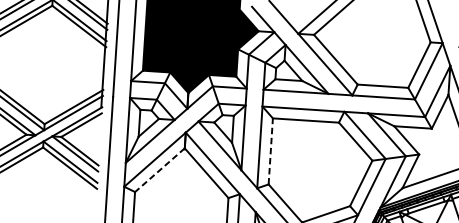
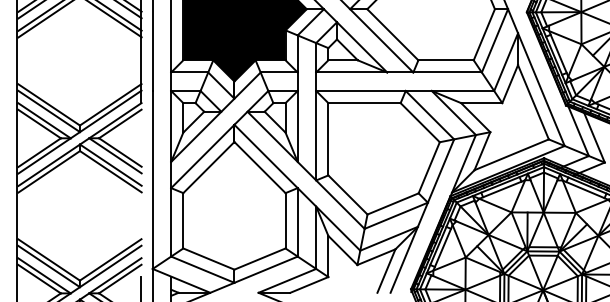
line: (270, 150) -> (328, 138), dashed -> solid
line: (159, 170) -> (208, 167), dashed -> solid

